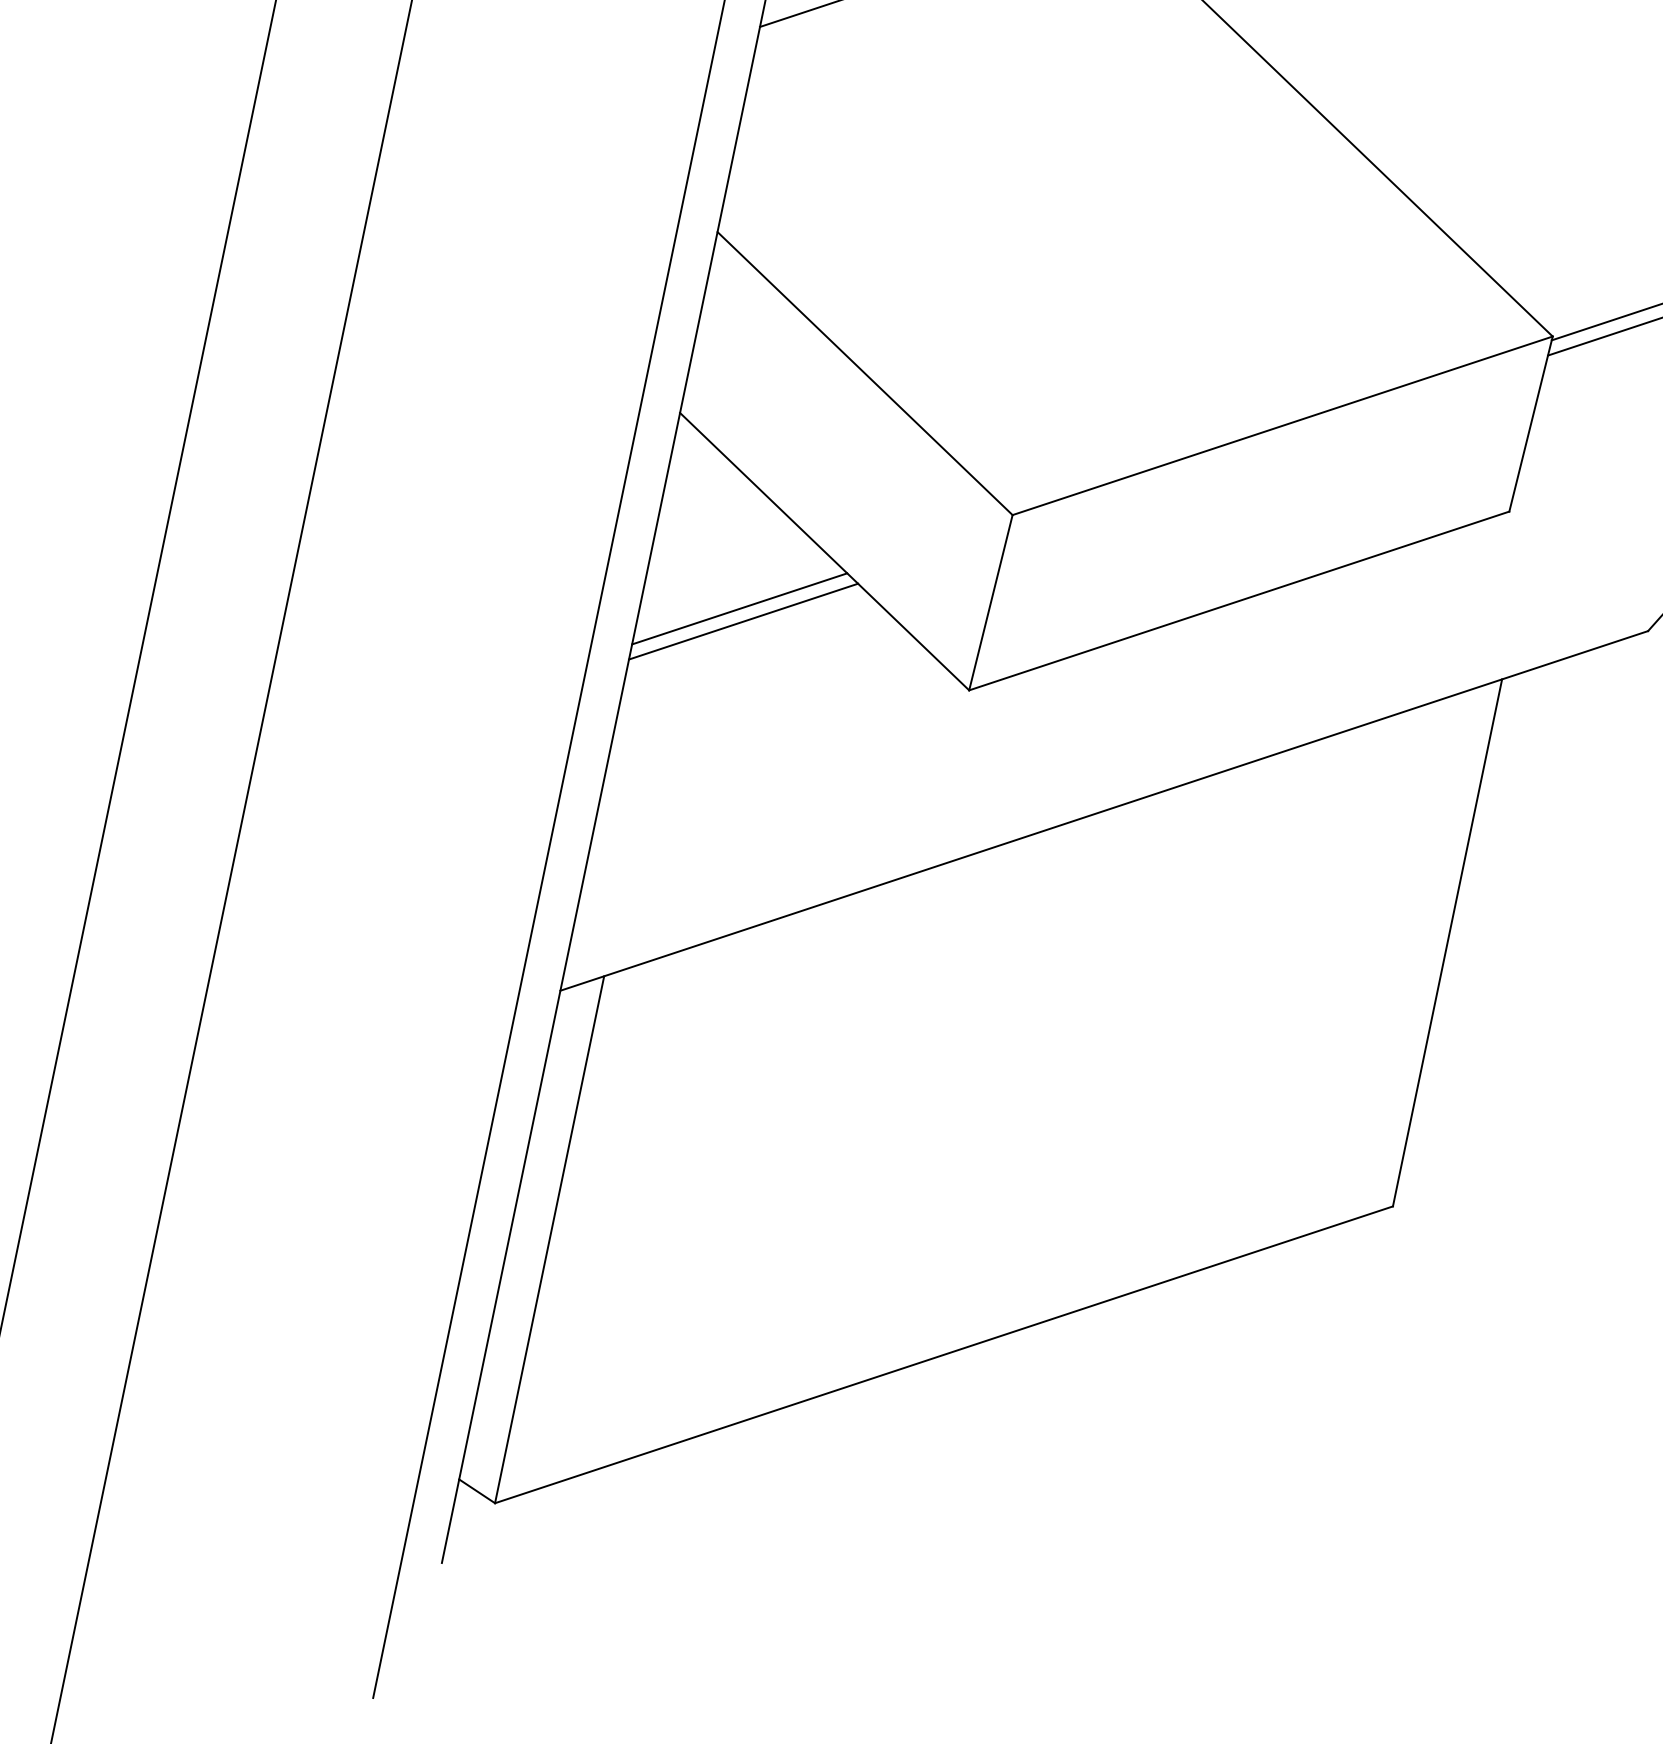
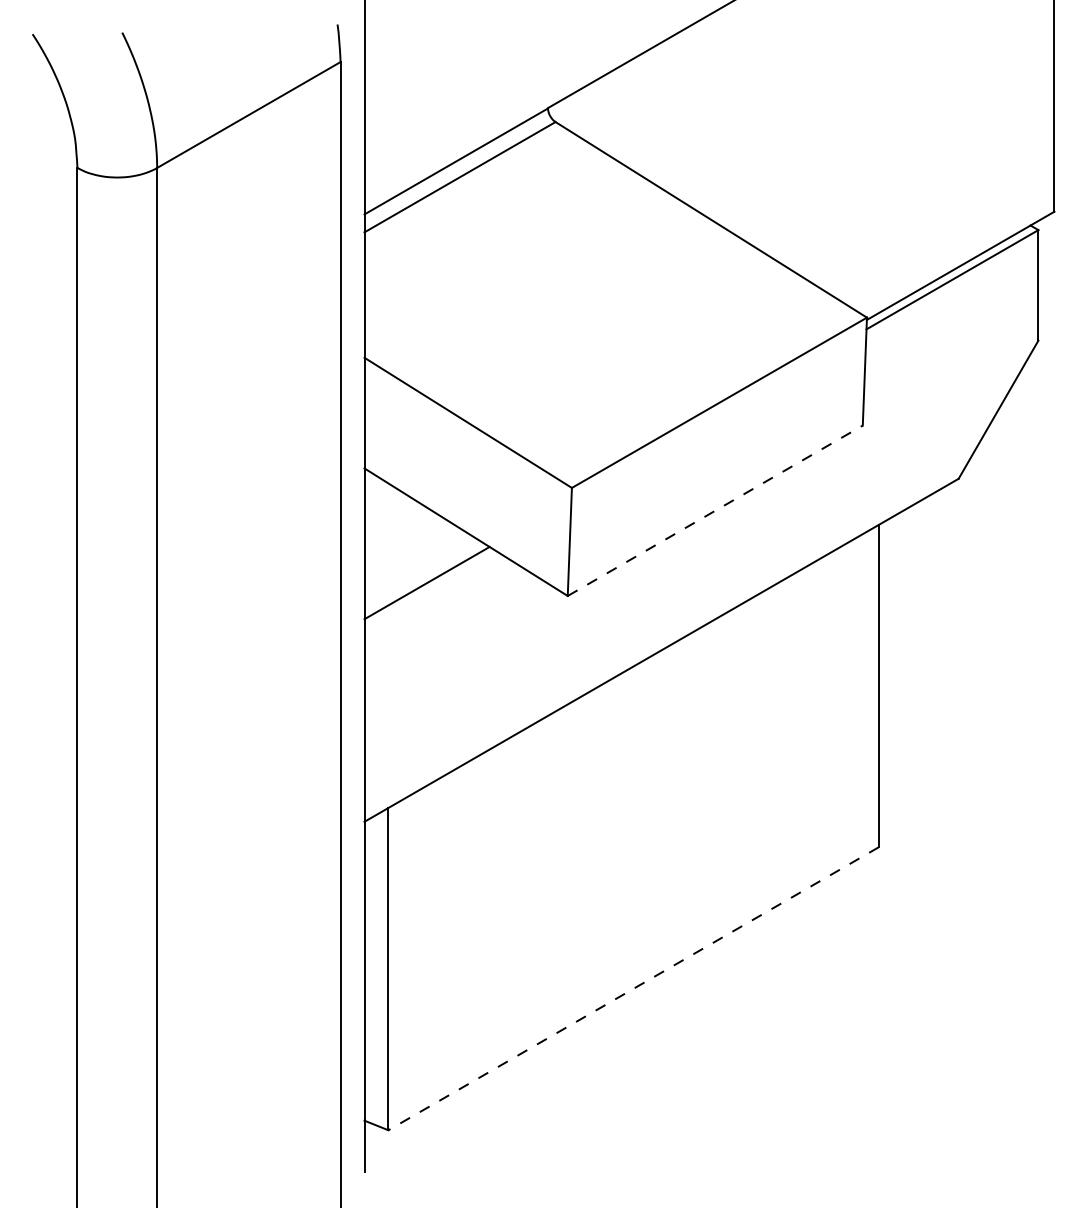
line: (1239, 600) -> (715, 510), solid -> dashed
line: (740, 607) -> (423, 575), removed
line: (943, 1354) -> (633, 988), solid -> dashed

